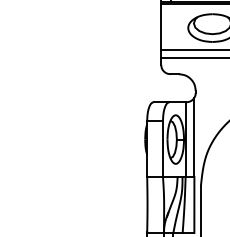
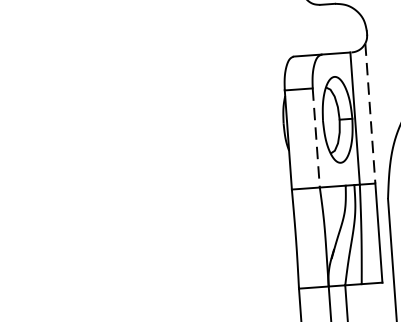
line: (194, 137) -> (370, 113), solid -> dashed
line: (162, 149) -> (315, 139), solid -> dashed

